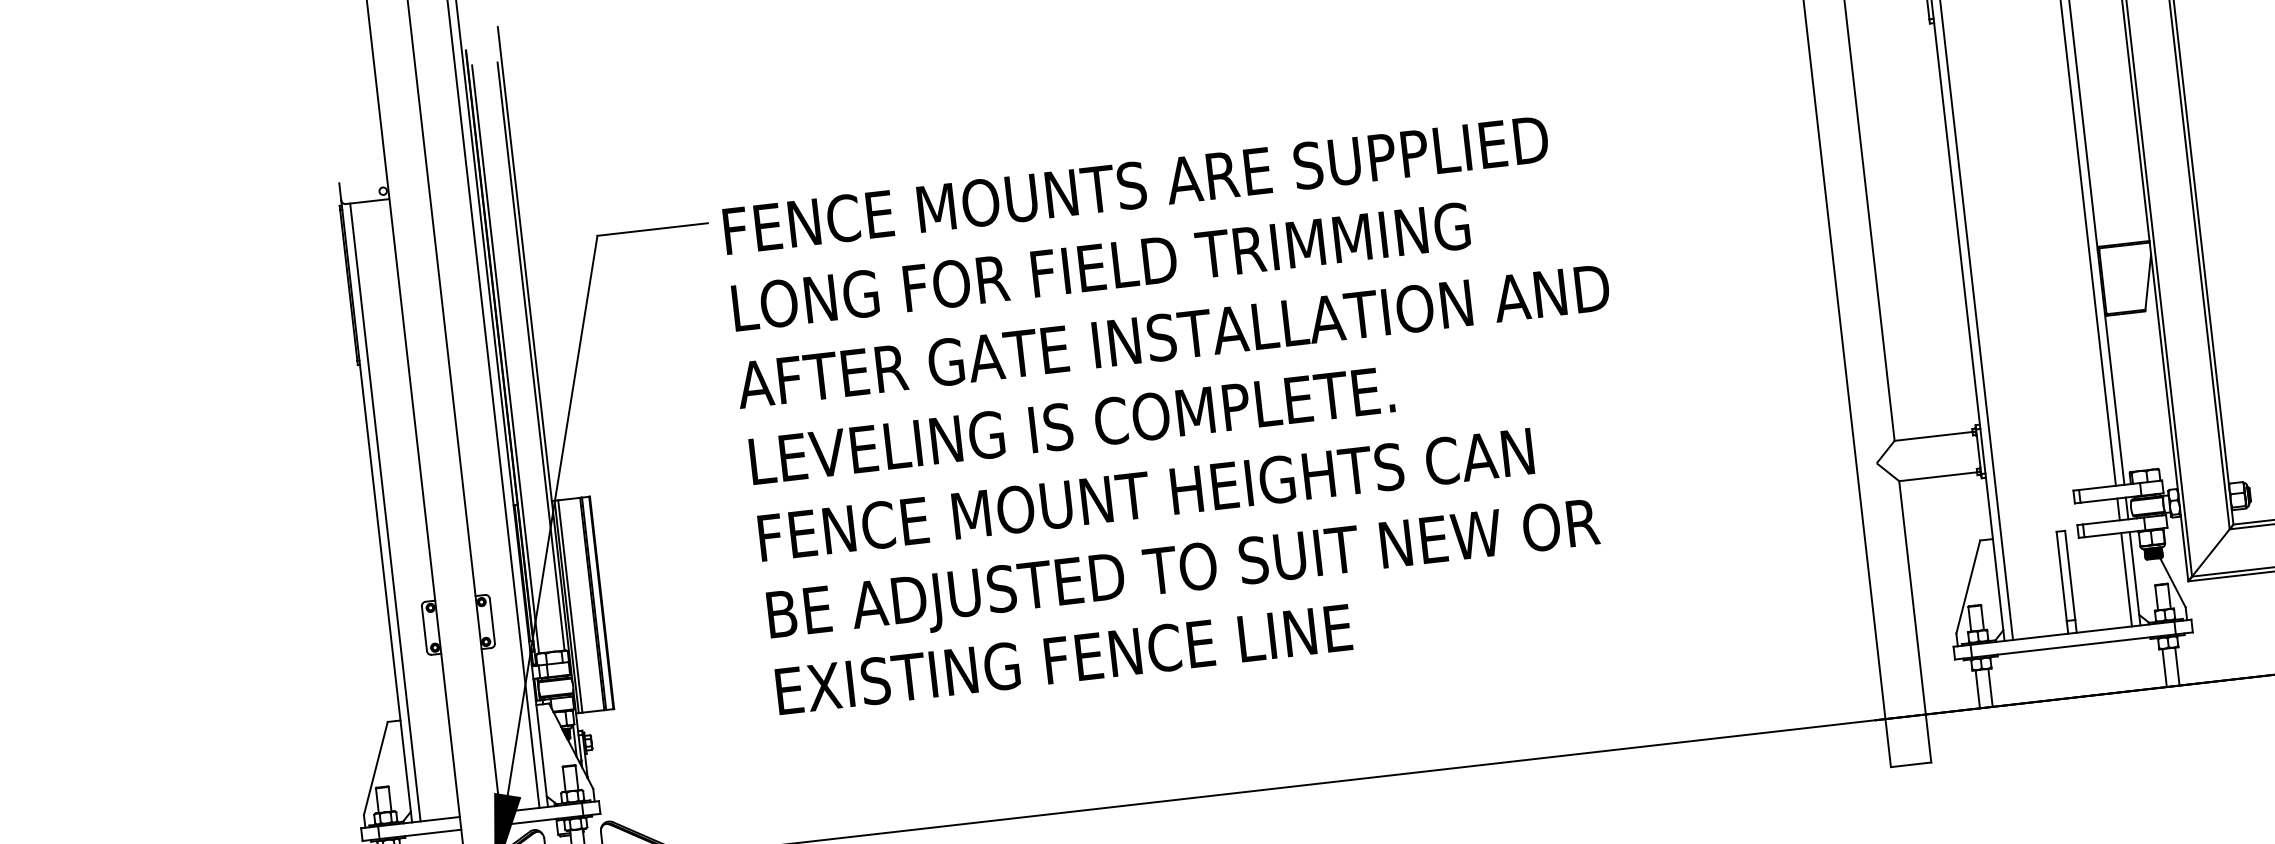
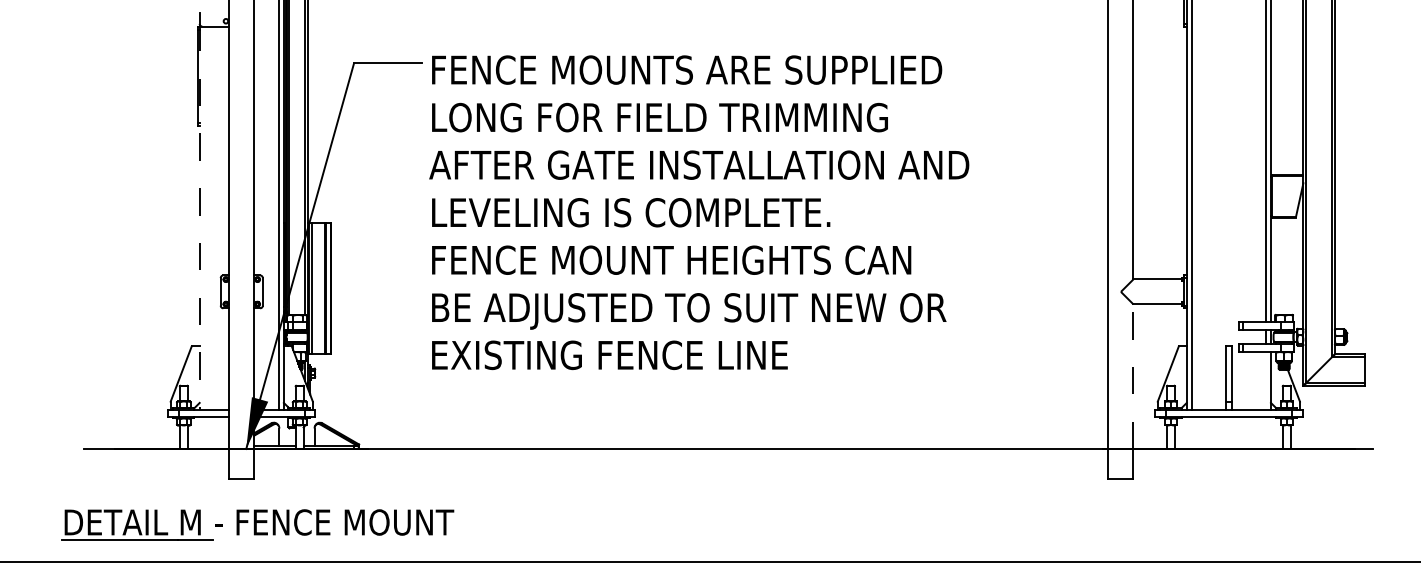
line: (376, 511) -> (199, 216), solid -> dashed
line: (384, 511) -> (204, 217), removed
line: (2126, 579) -> (1265, 380), removed
line: (1912, 597) -> (1133, 376), solid -> dashed

